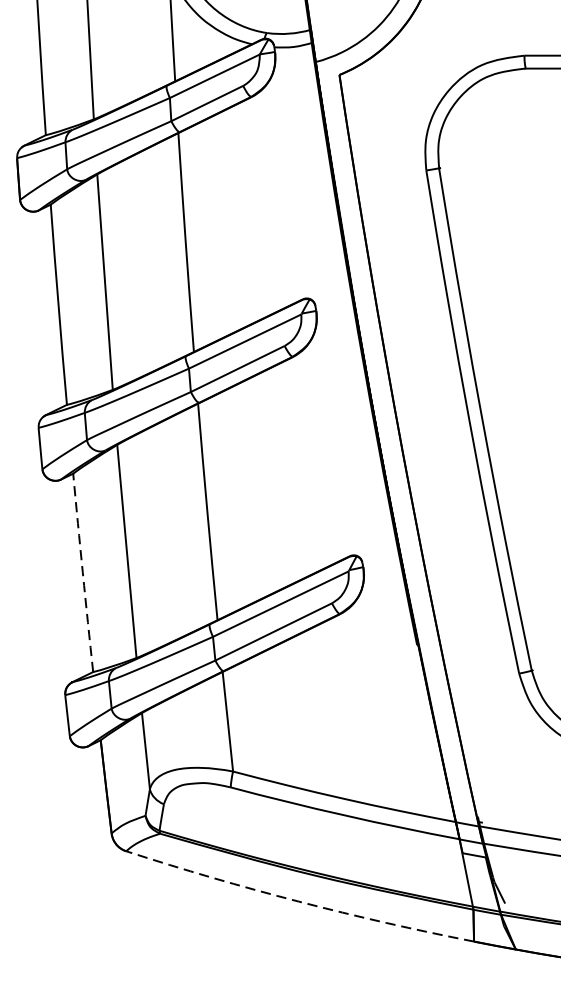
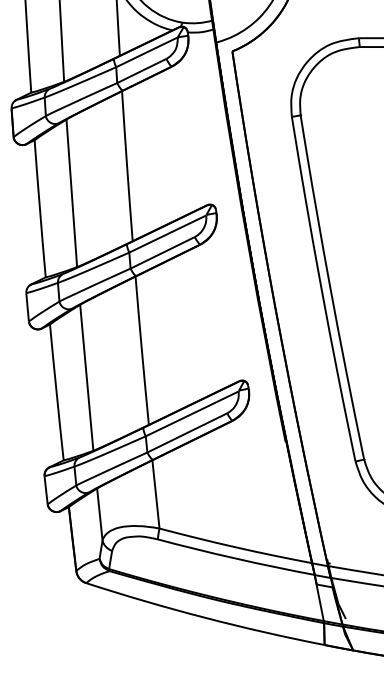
arc: (82, 572) -> (56, 392), dashed -> solid
arc: (298, 901) -> (204, 617), dashed -> solid

